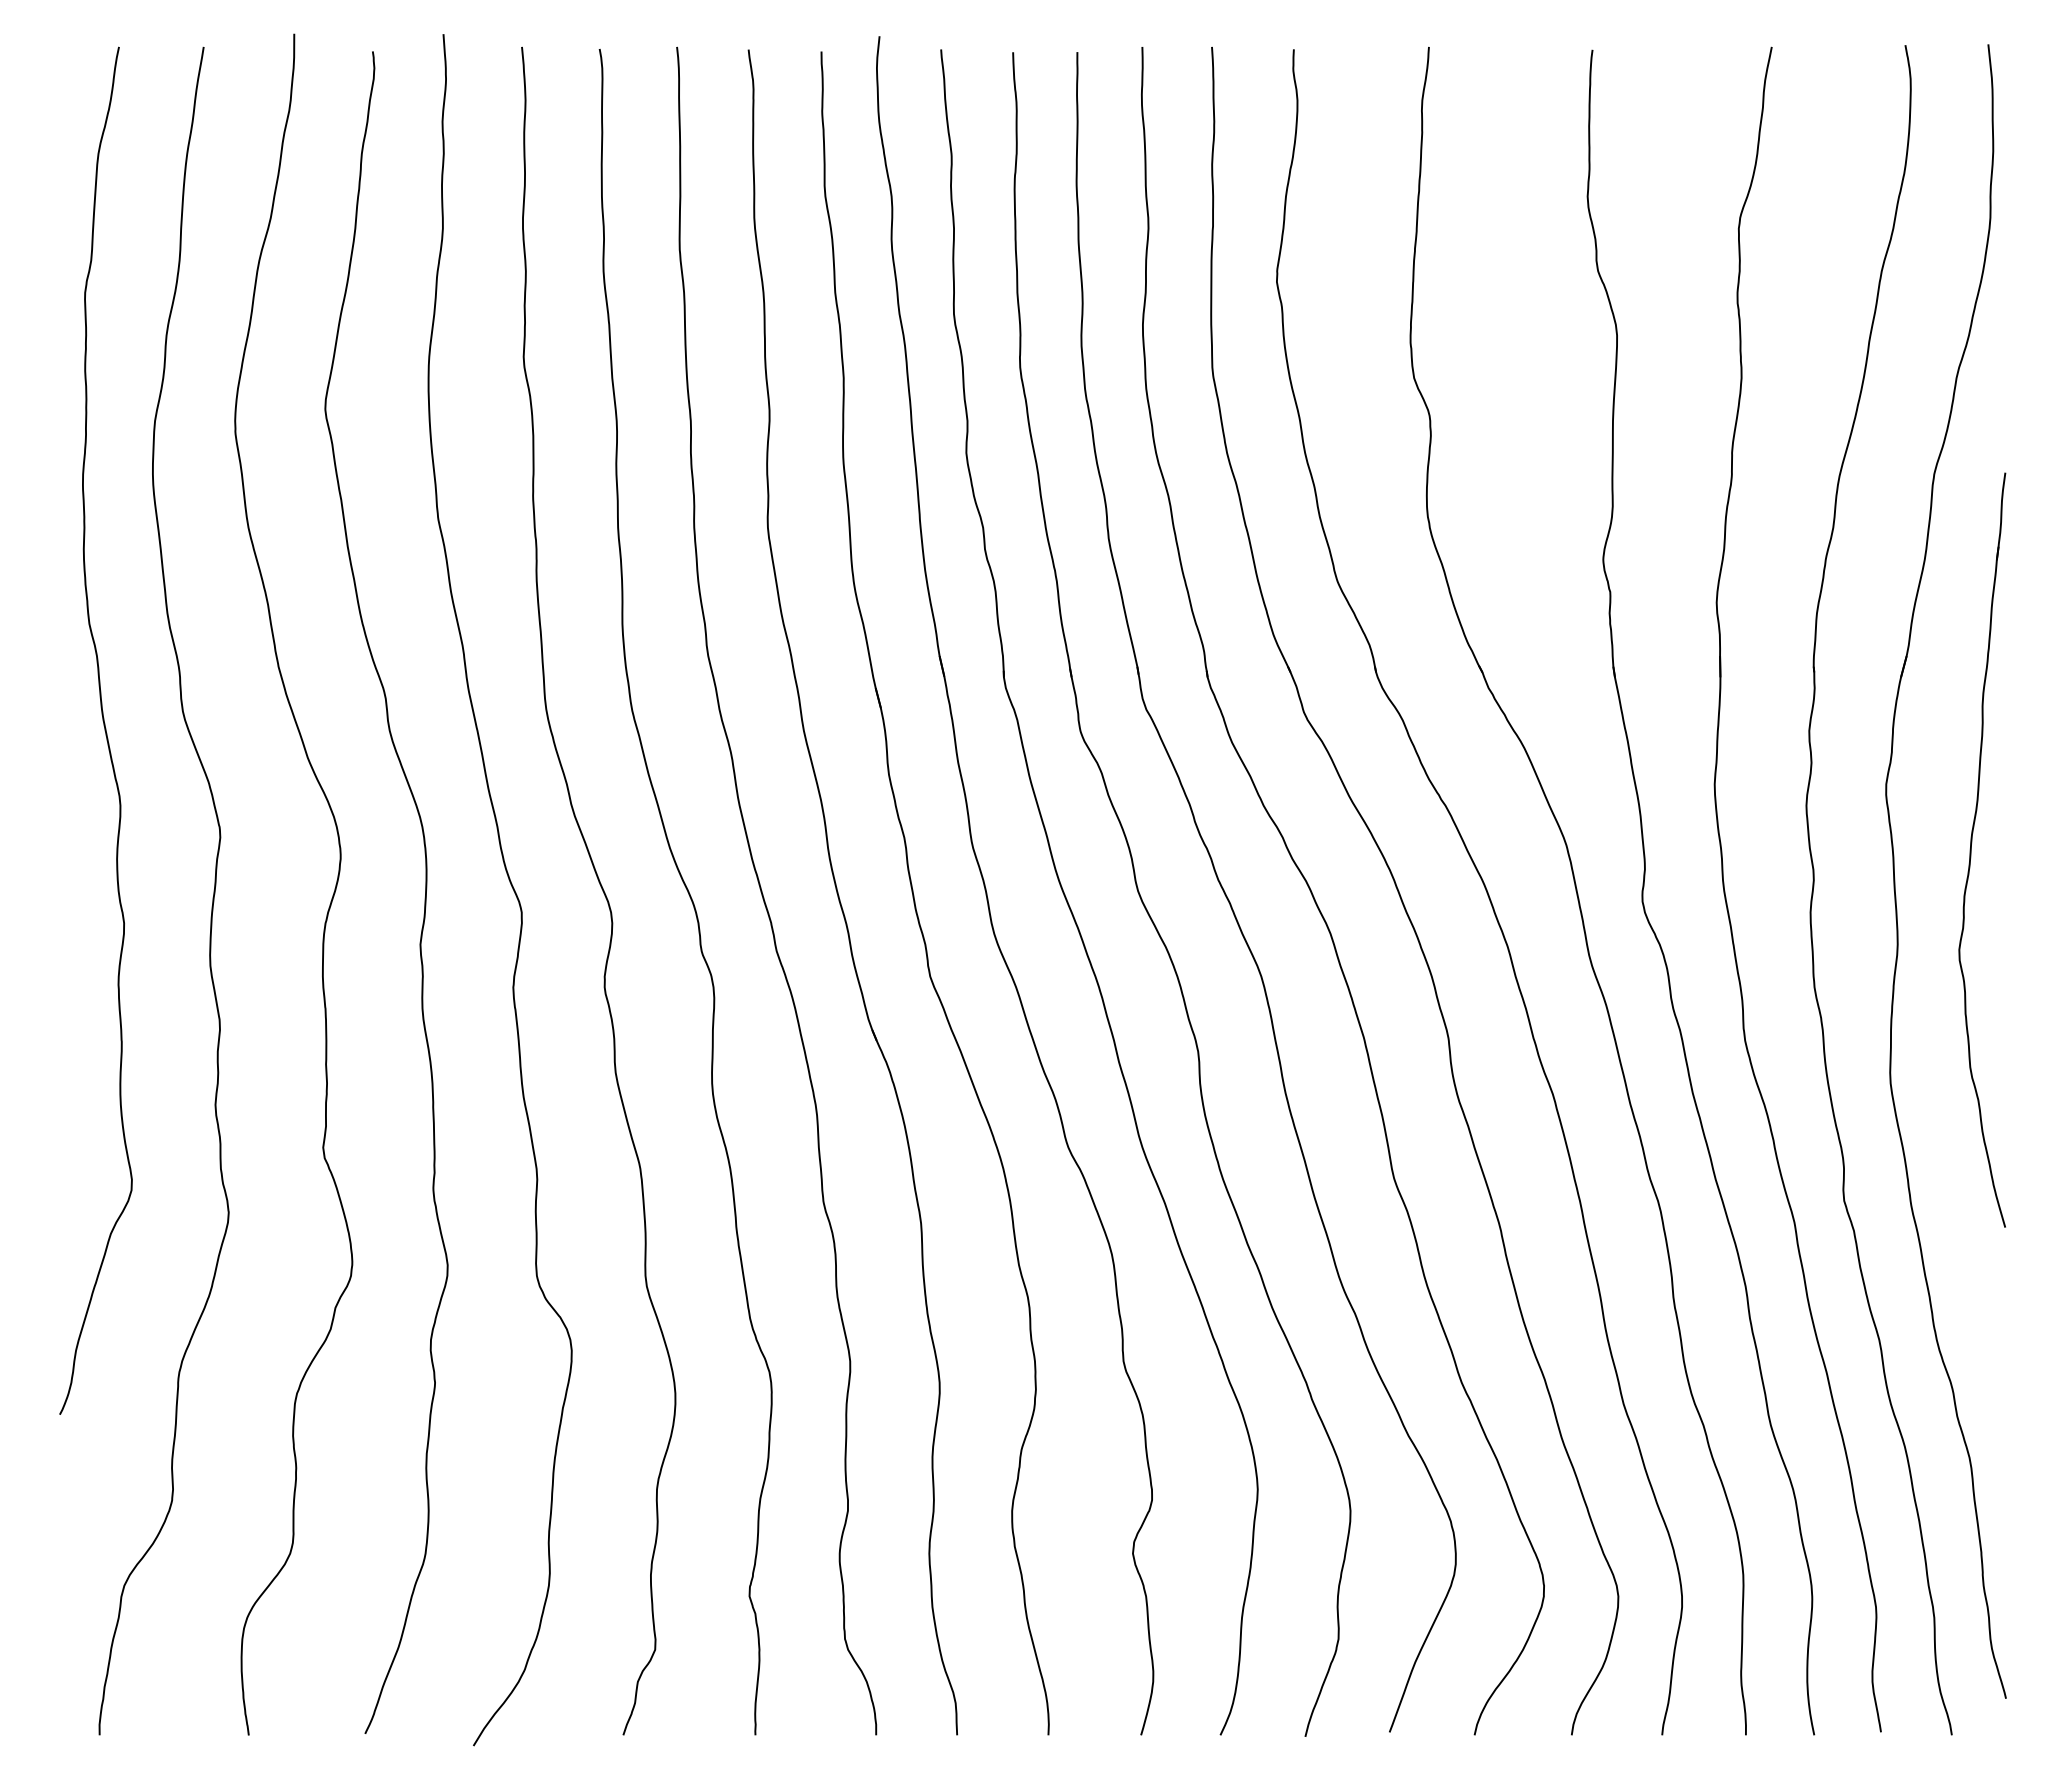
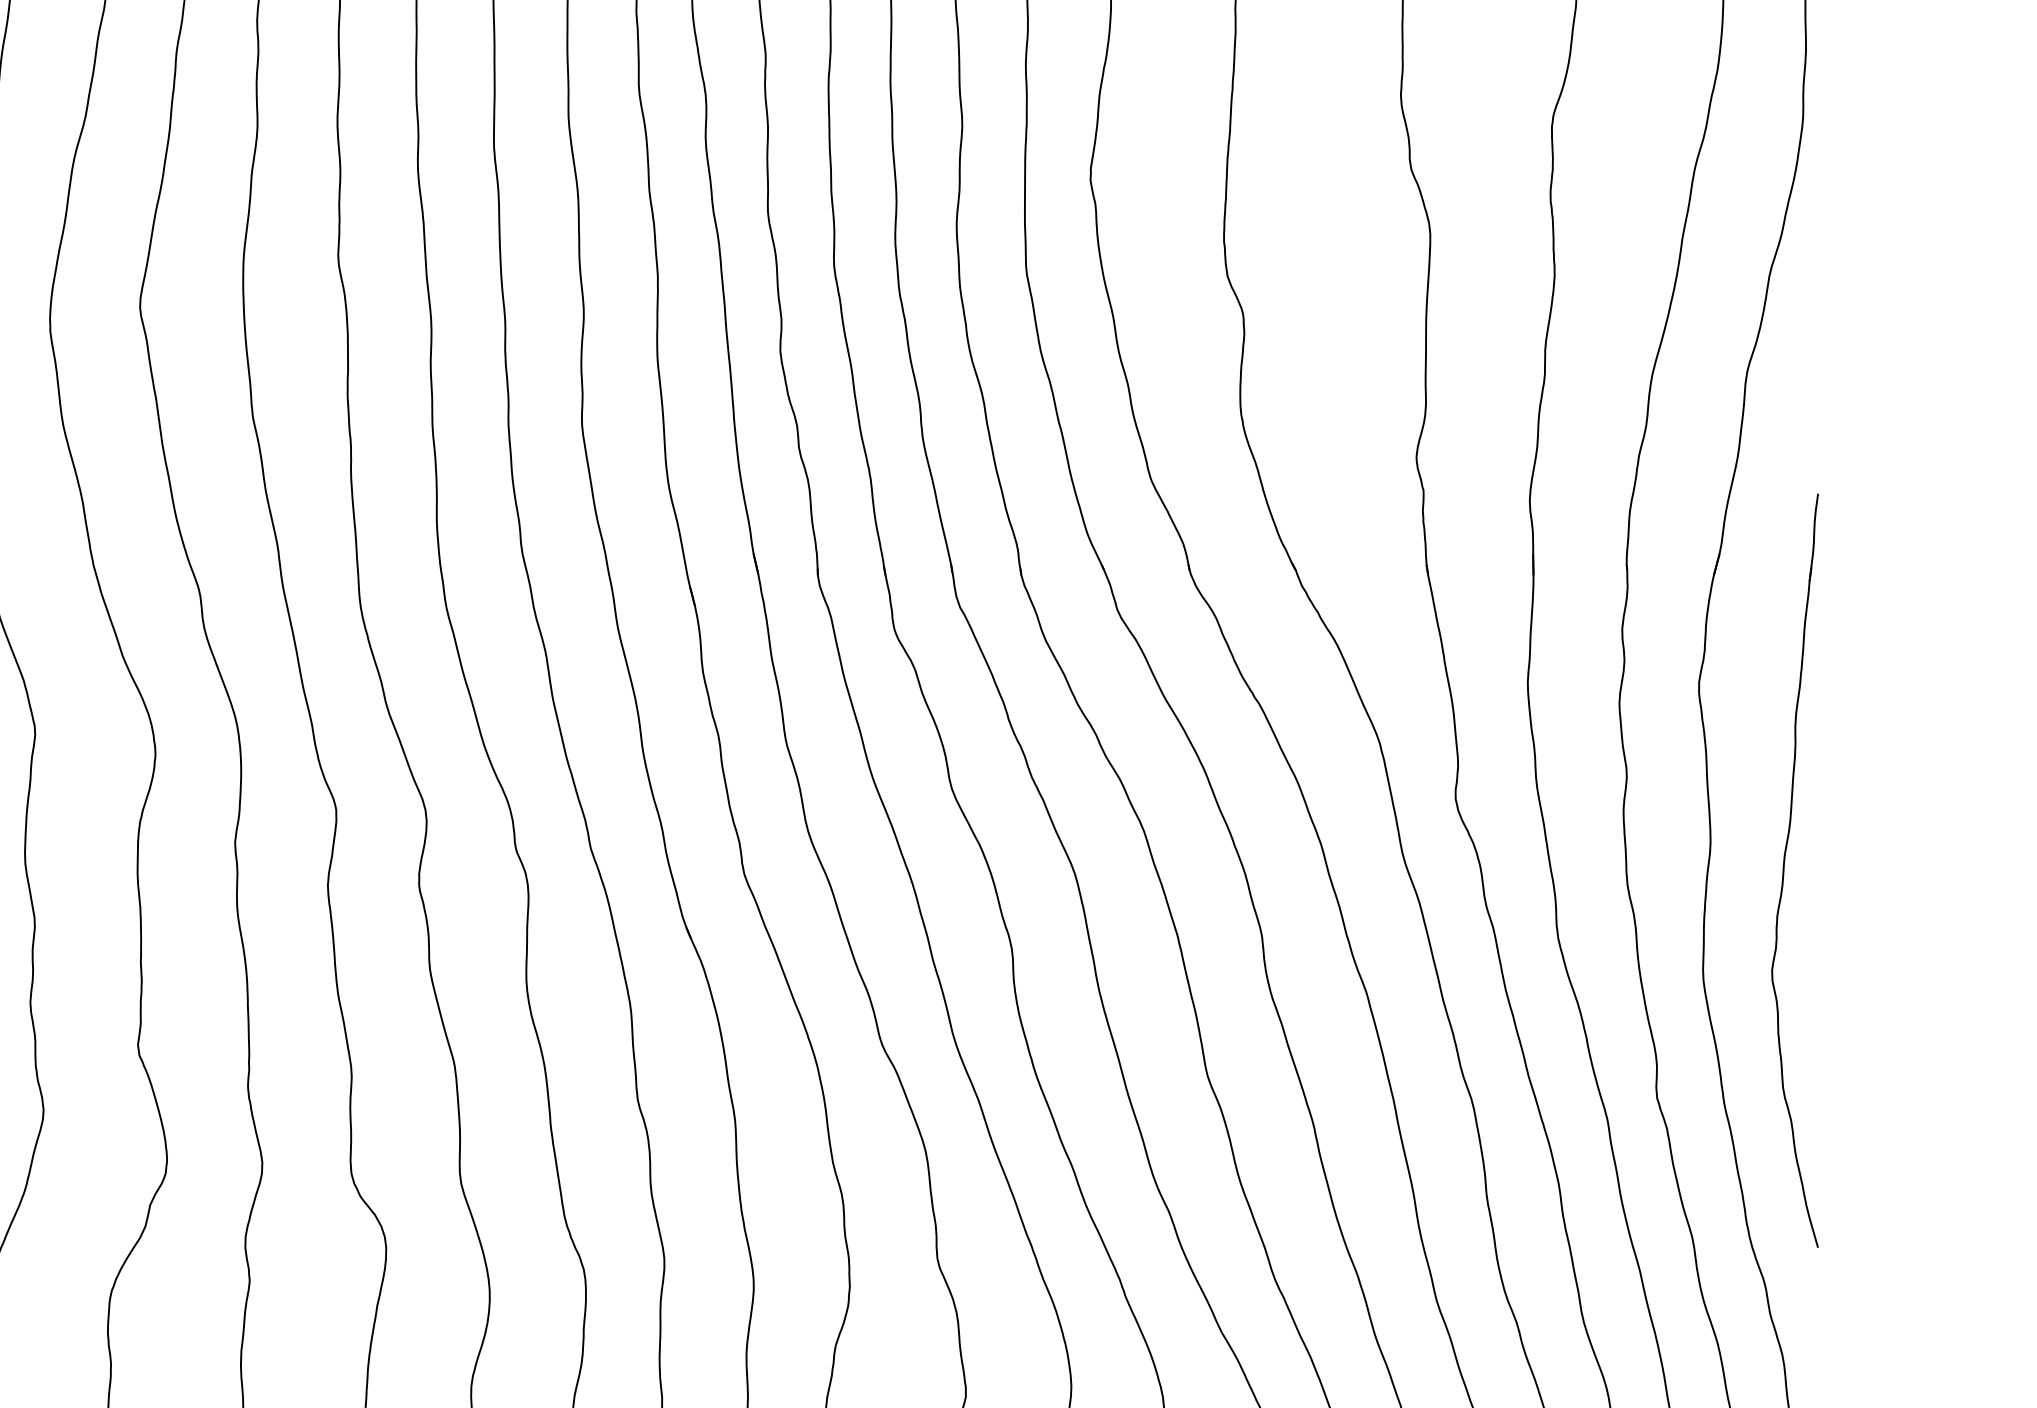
part: (1971, 849) -> (1784, 870), moved

